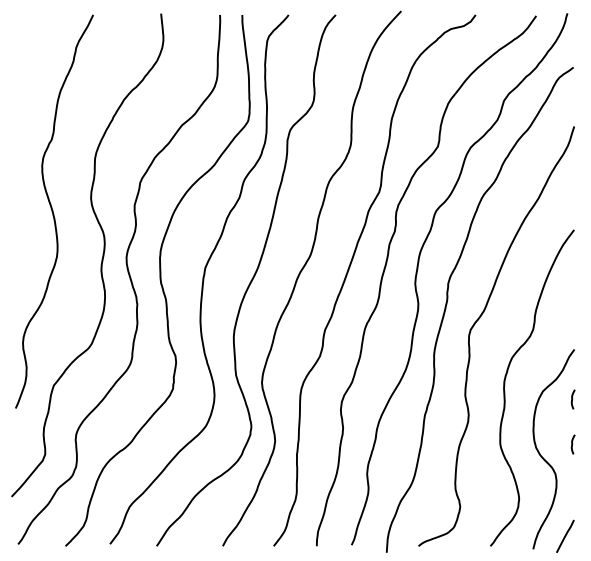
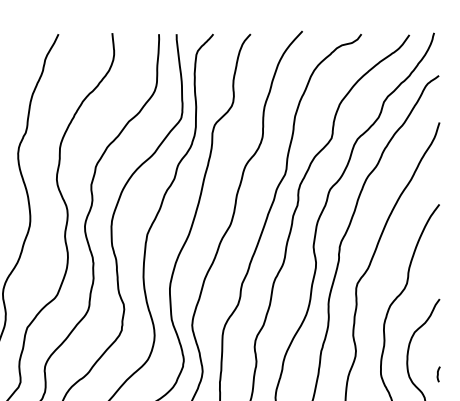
curve: (572, 399) -> (438, 338), removed

